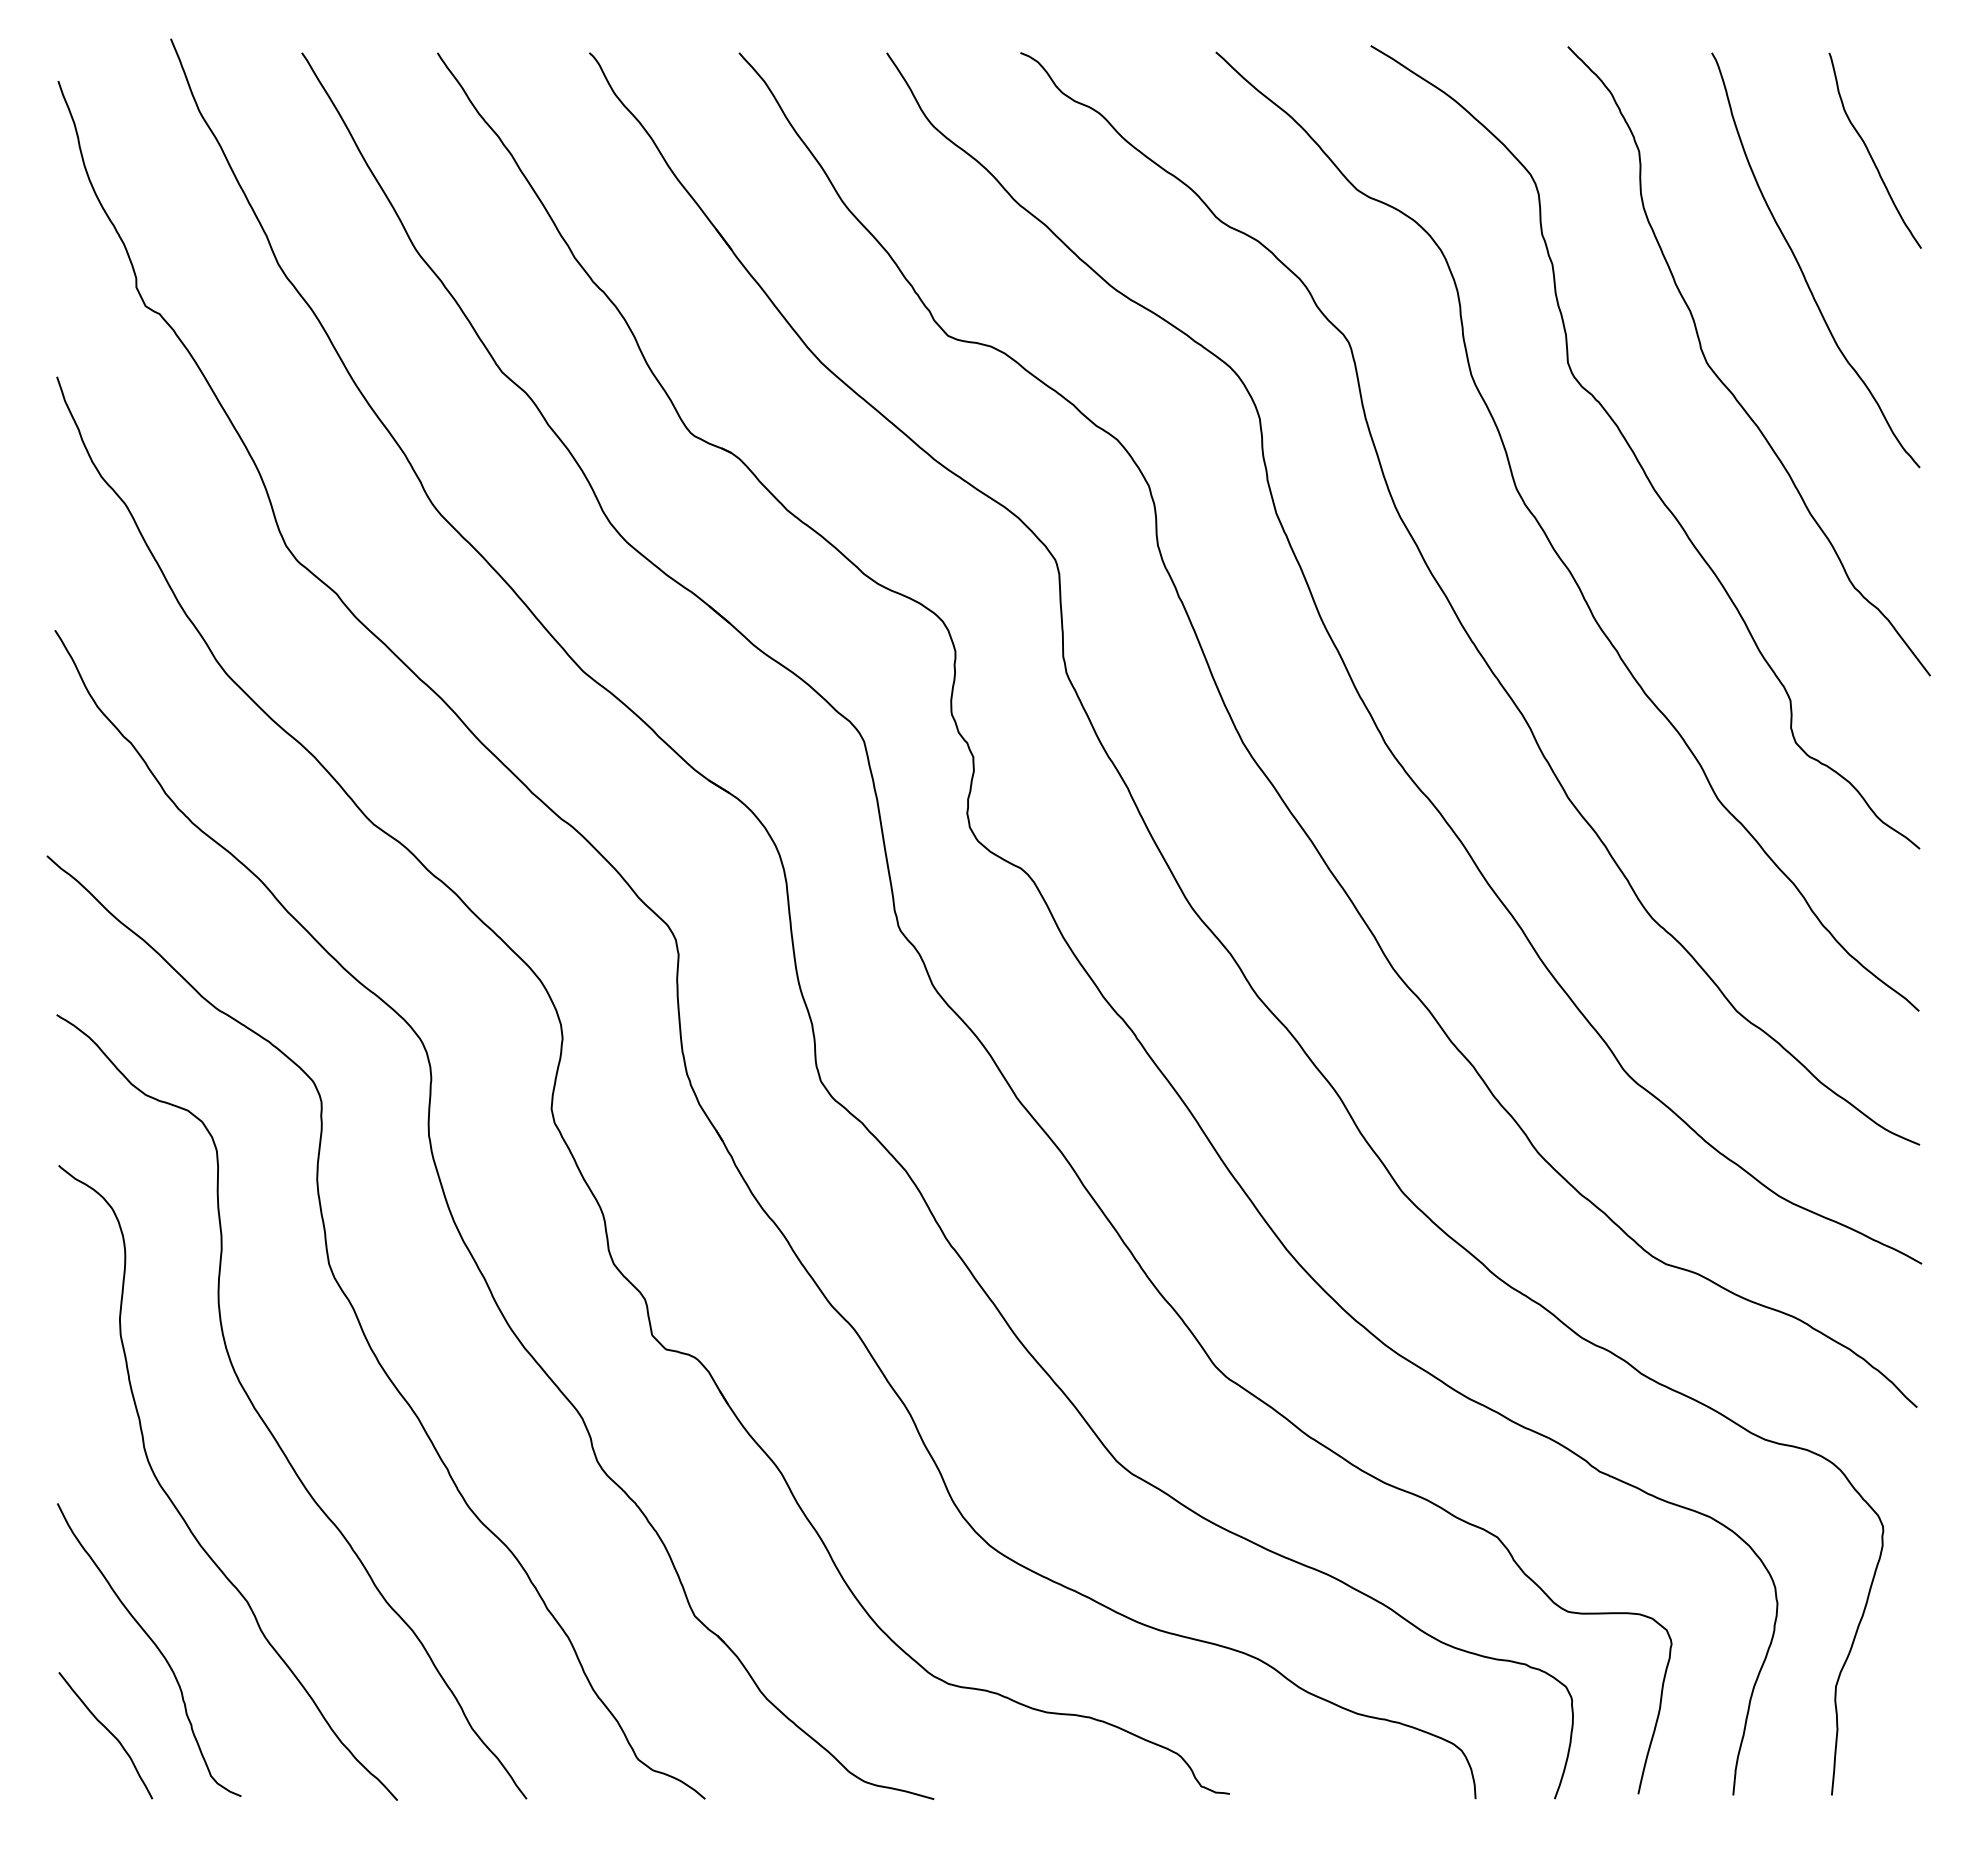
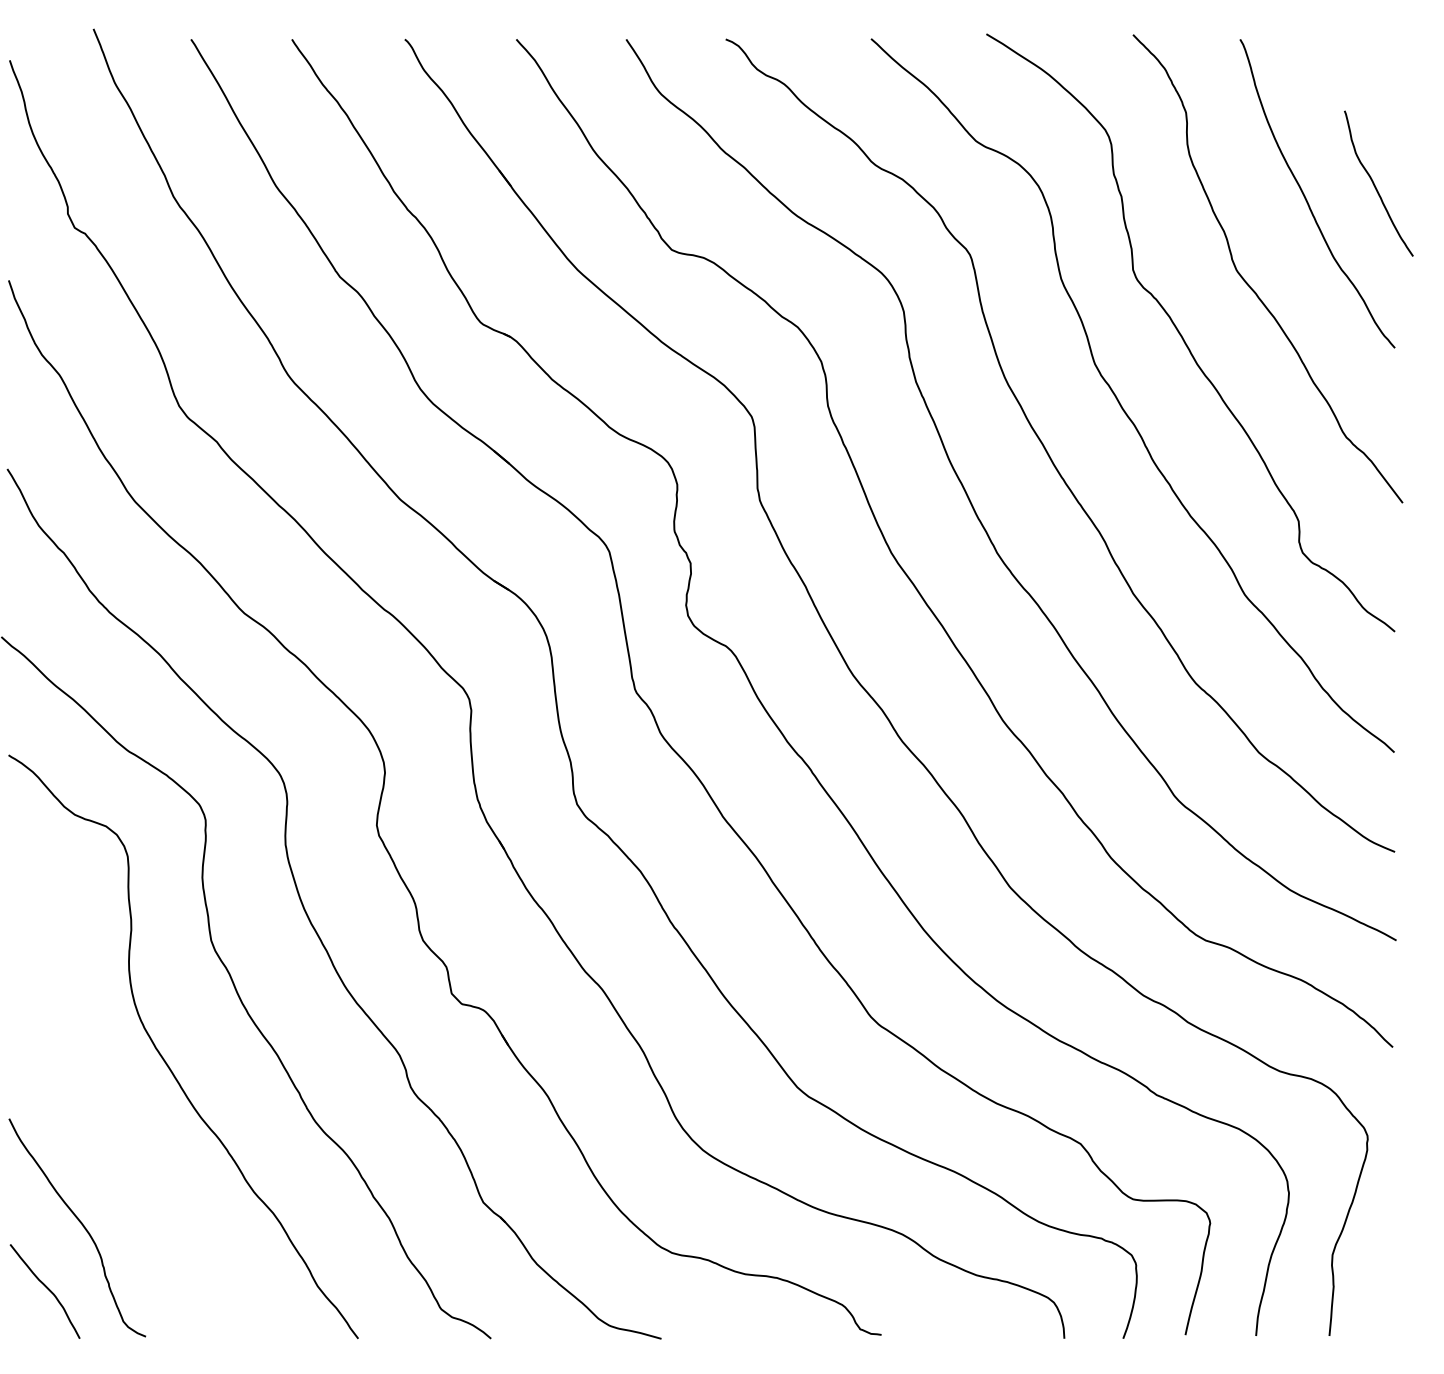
curve: (1870, 153) -> (1375, 185), moved
curve: (180, 1512) -> (100, 1125), removed

